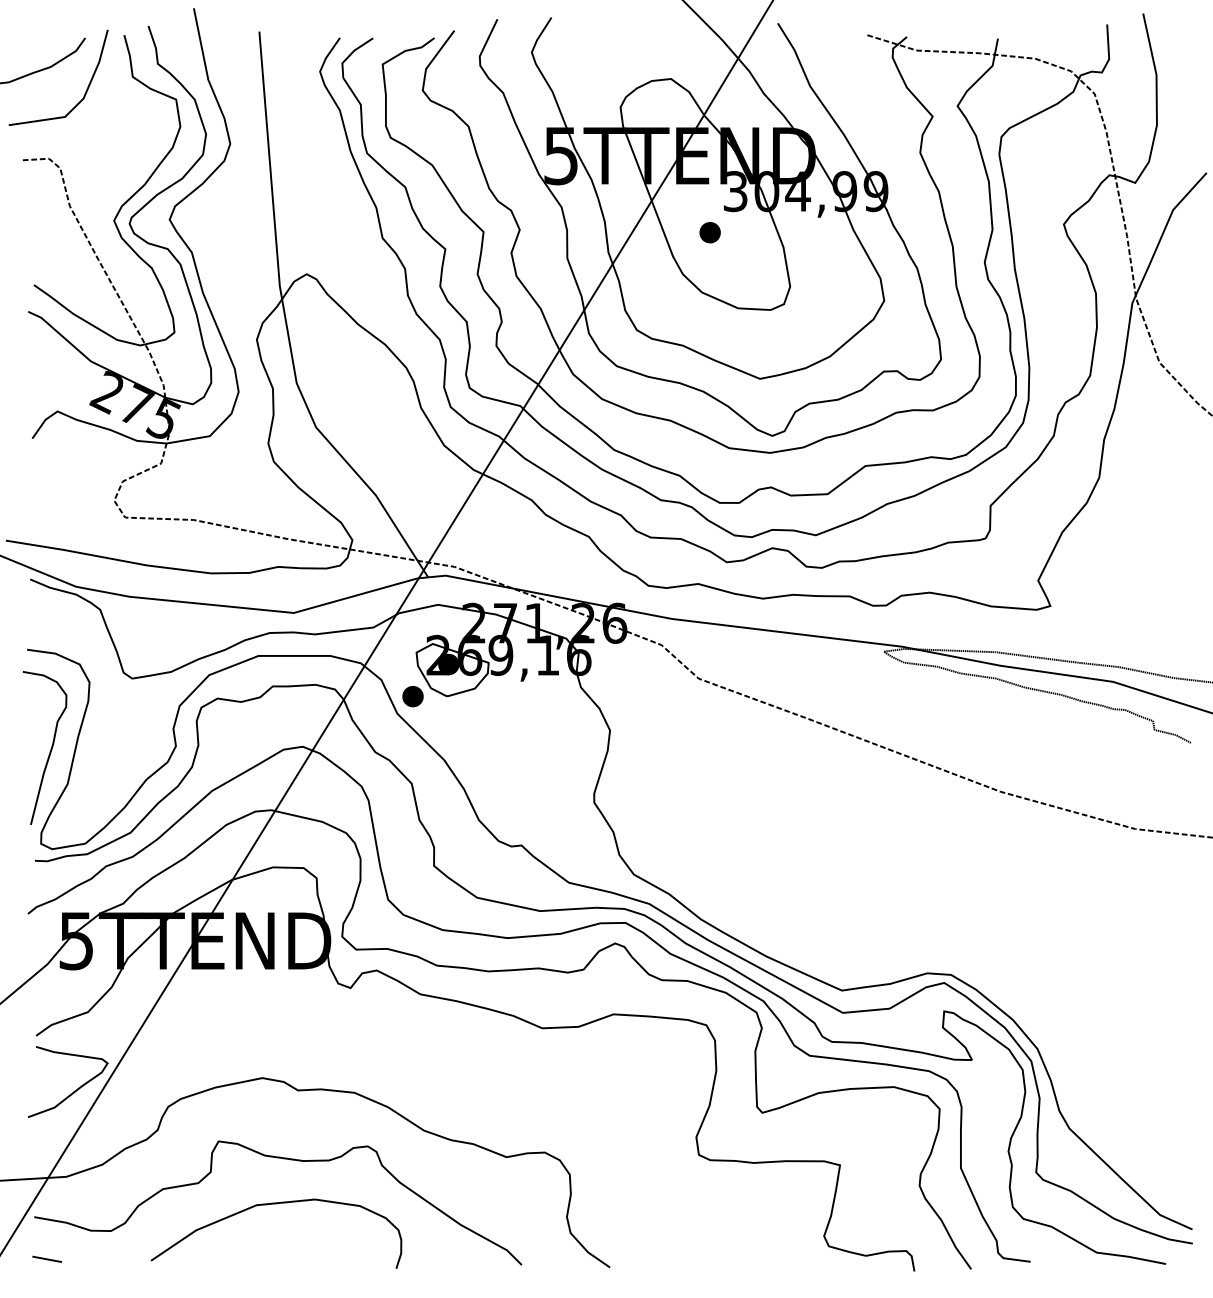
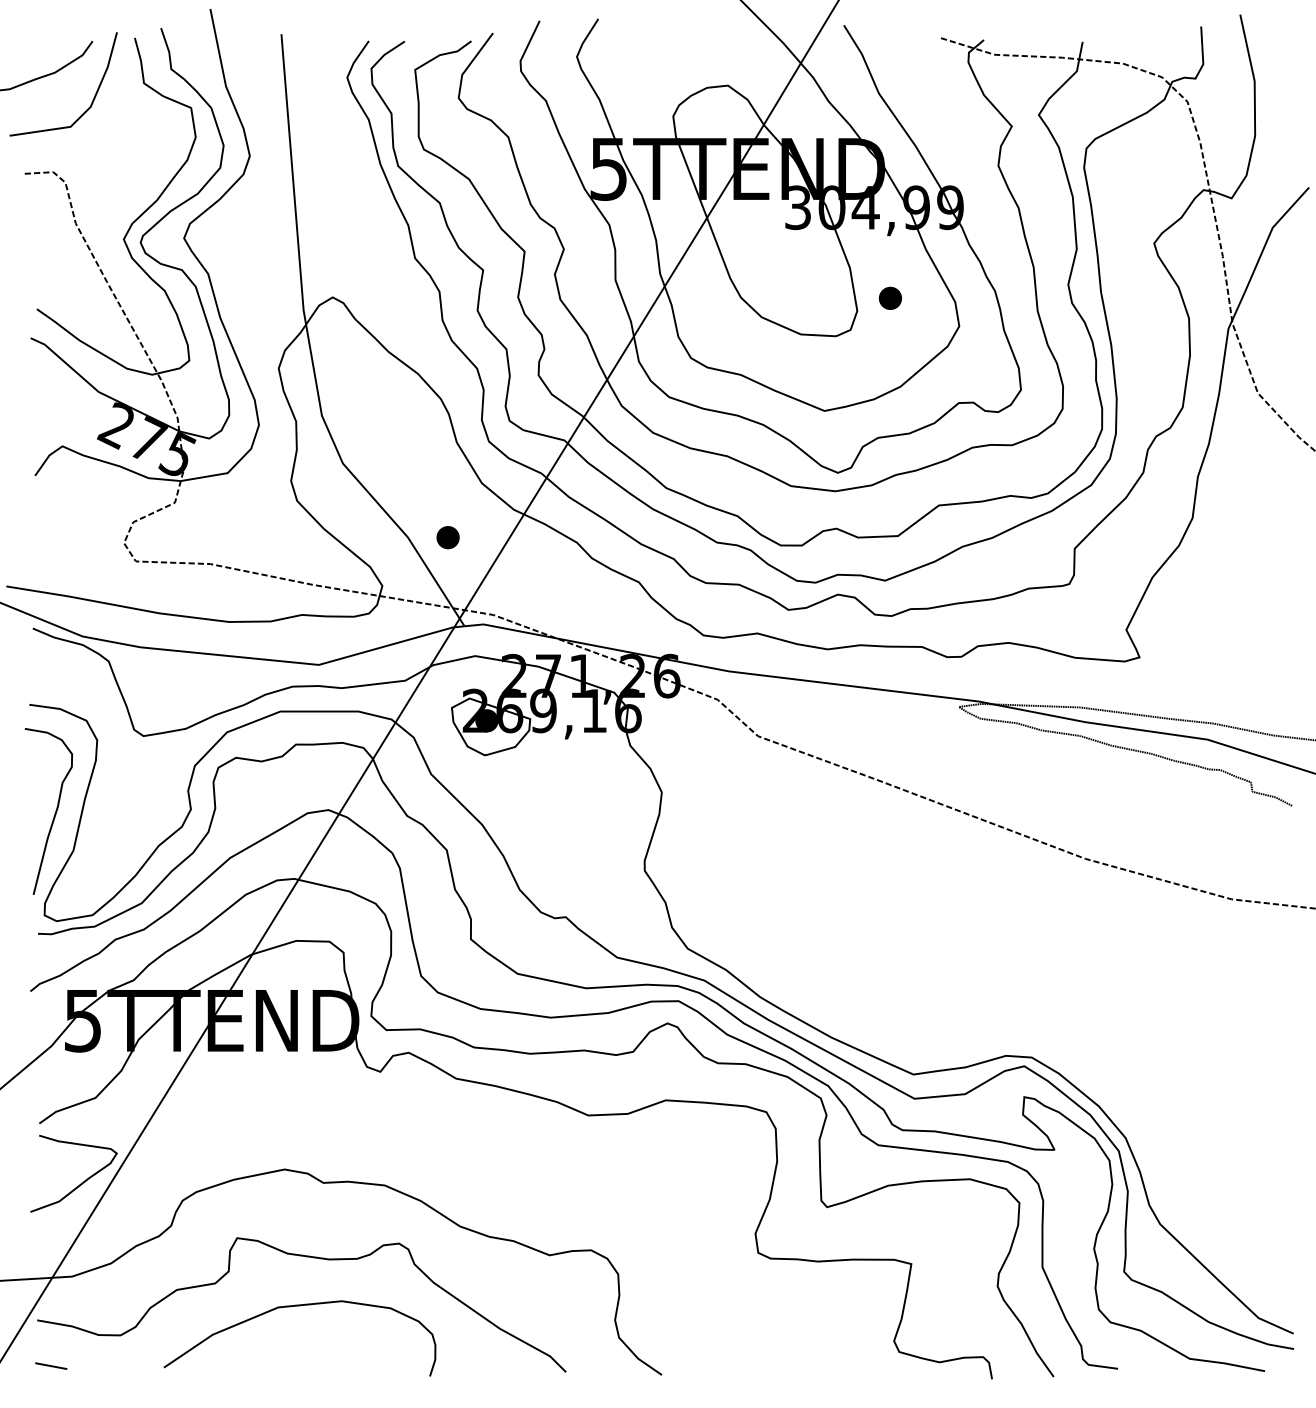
part: (709, 231) -> (889, 297), moved
part: (412, 696) -> (447, 537), moved

